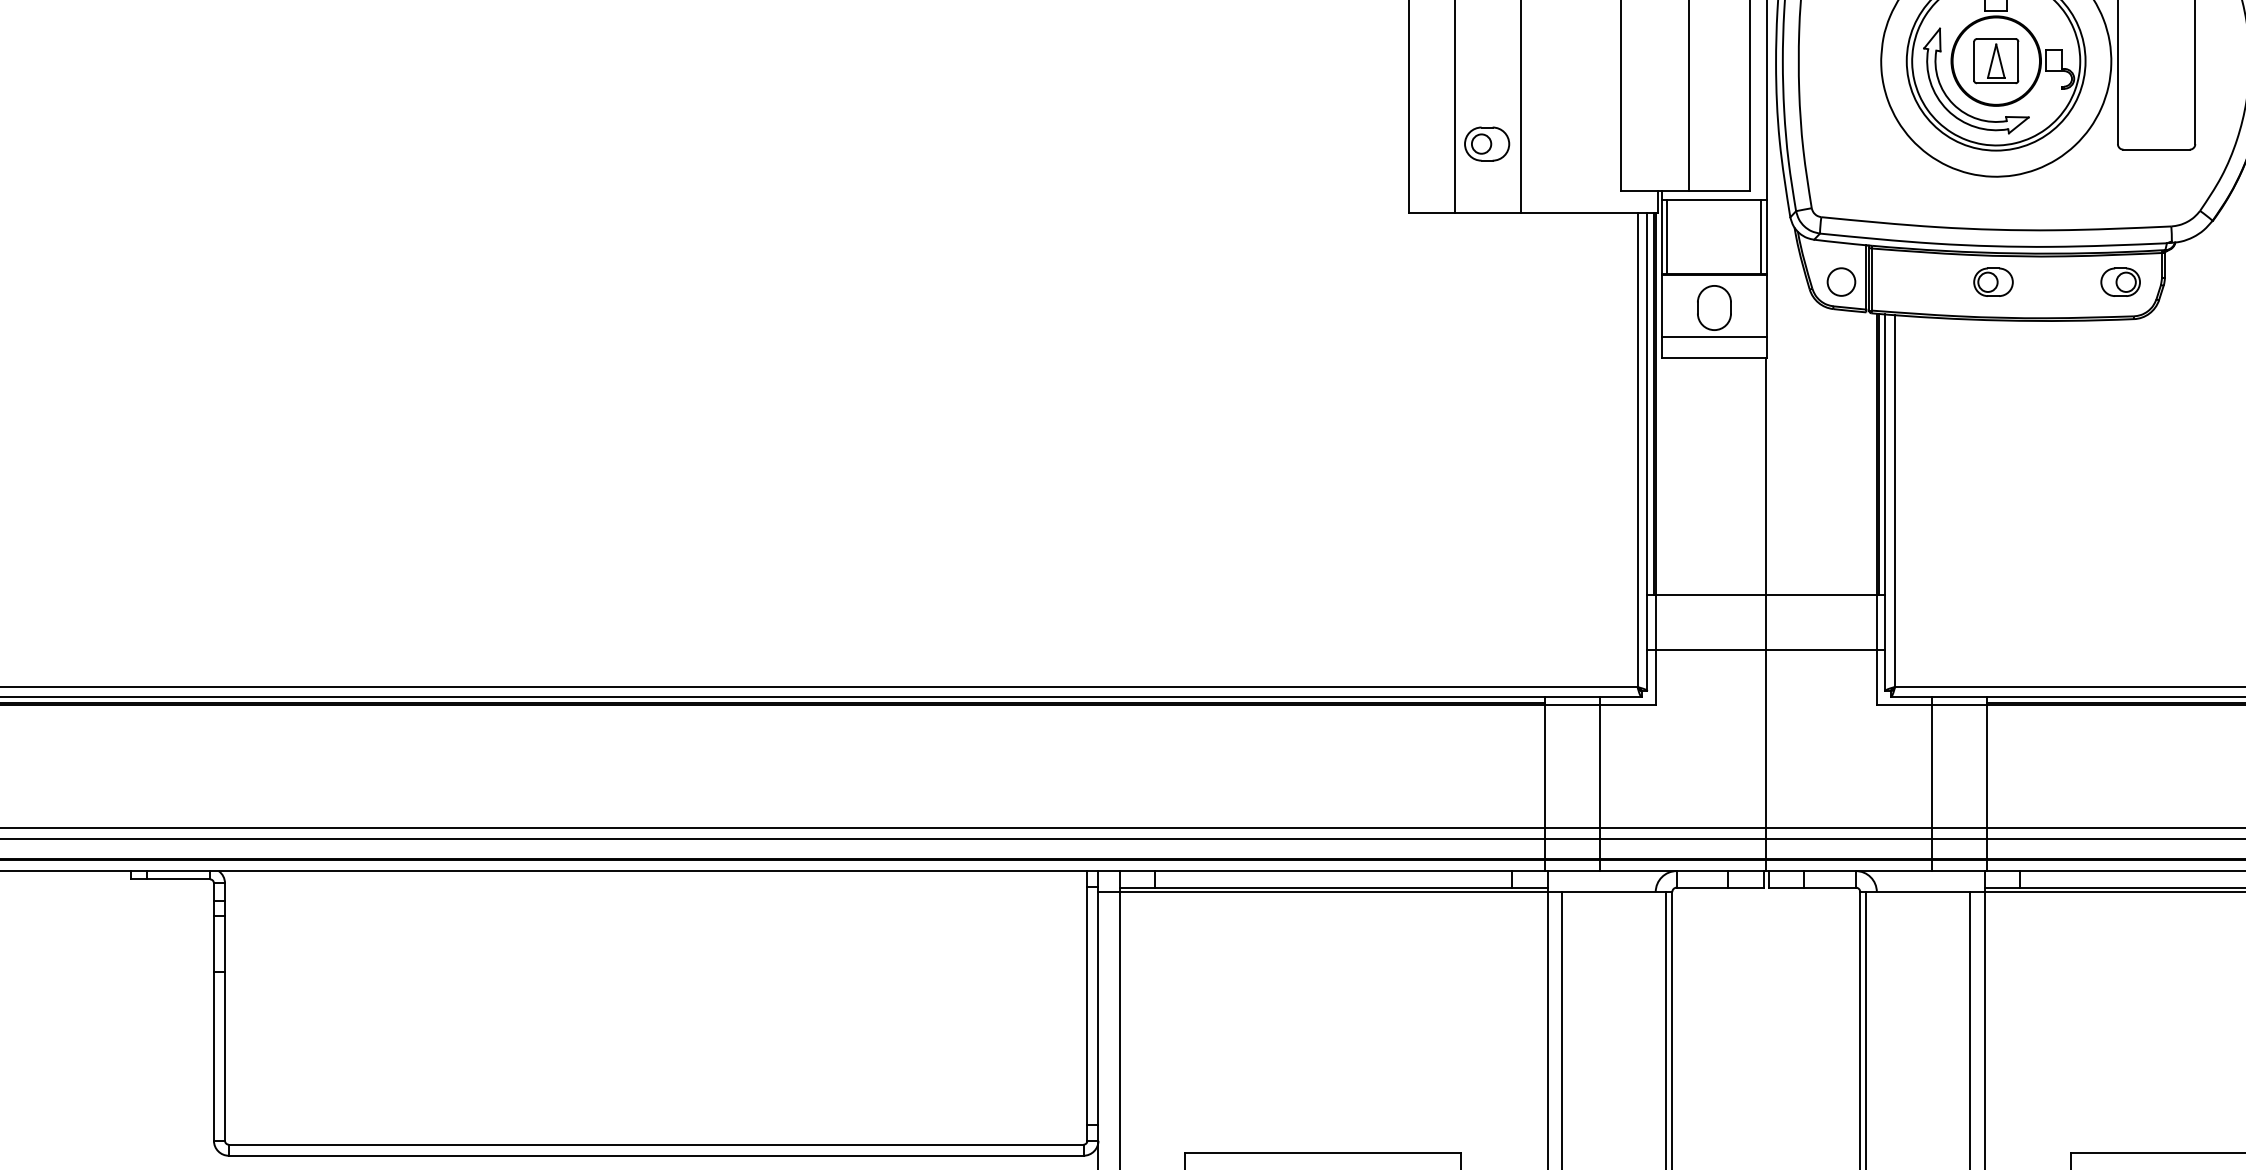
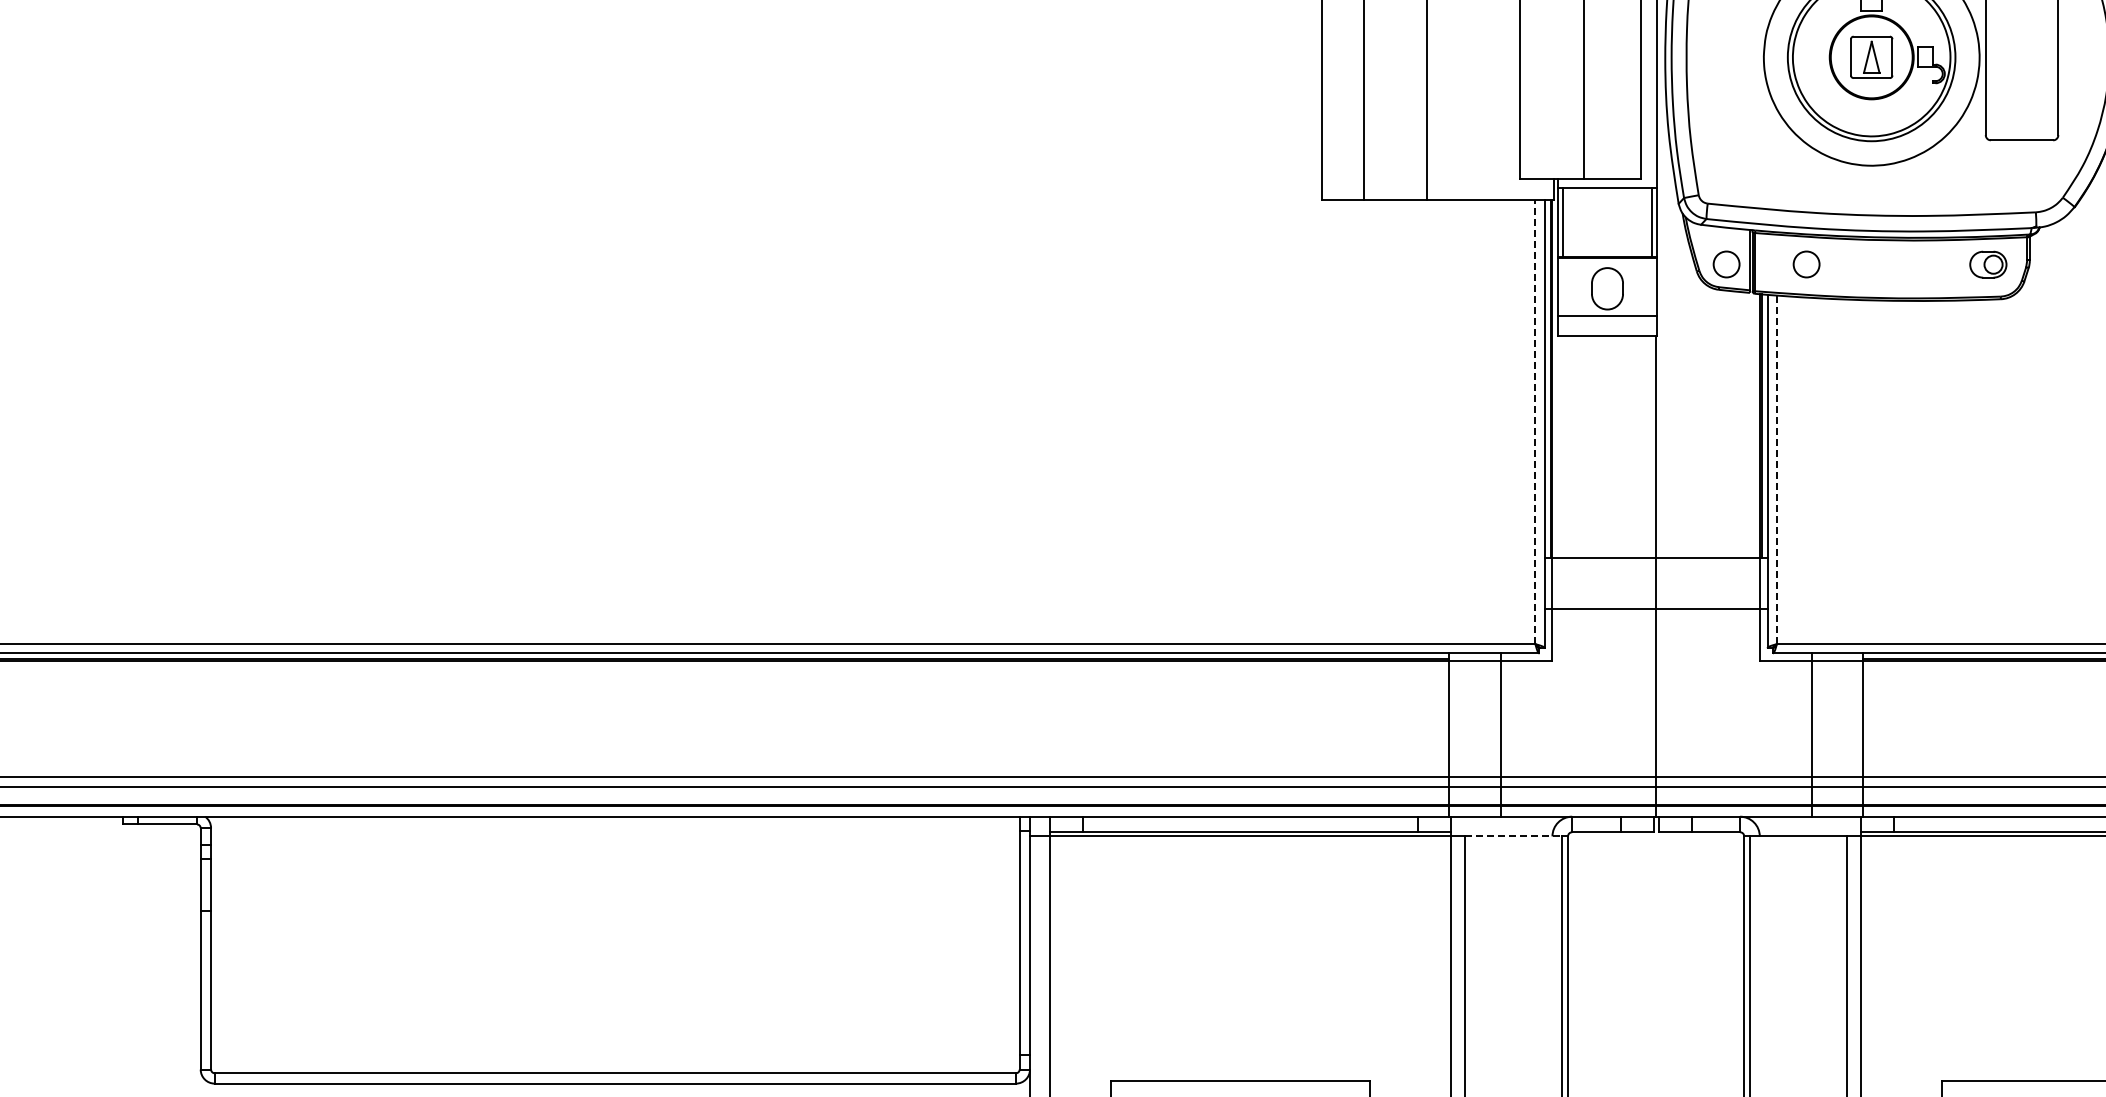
part: (1958, 107) -> (1836, 100), removed
part: (1486, 143) -> (1393, 134), removed
circle: (1926, 282) -> (1806, 264), added
part: (1993, 282) -> (1869, 264), removed
line: (1637, 449) -> (1535, 421), solid -> dashed
line: (1894, 501) -> (1776, 470), solid -> dashed
line: (1614, 892) -> (1513, 836), solid -> dashed

